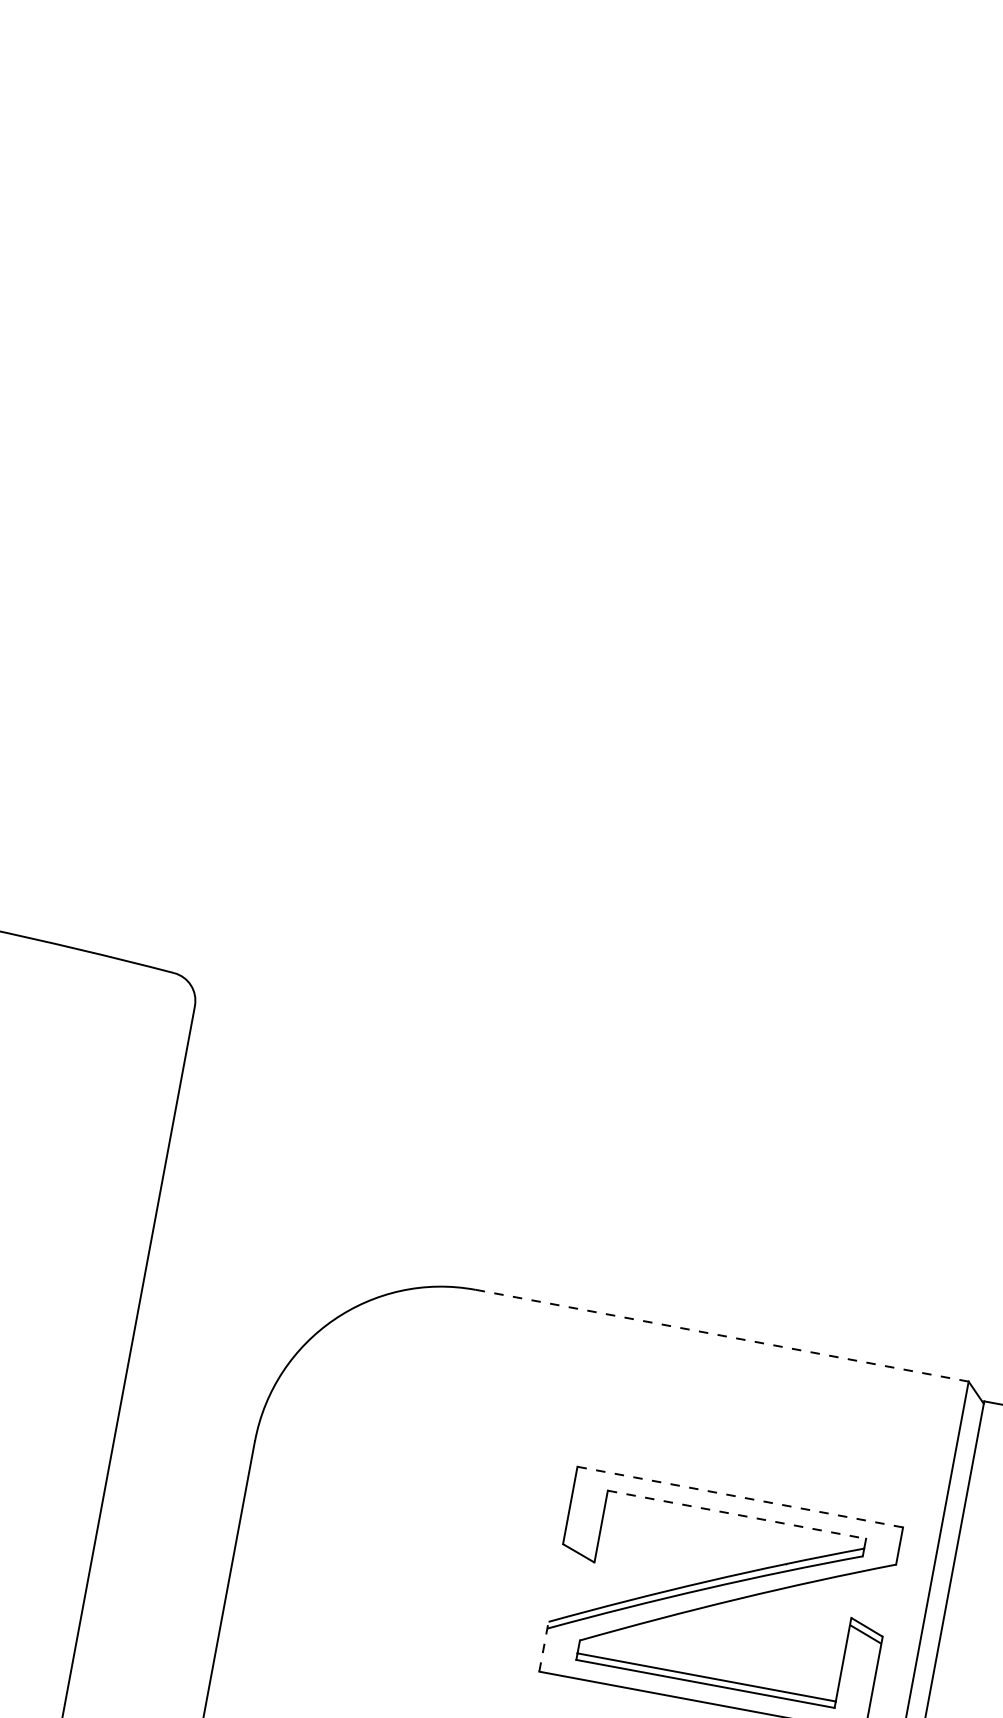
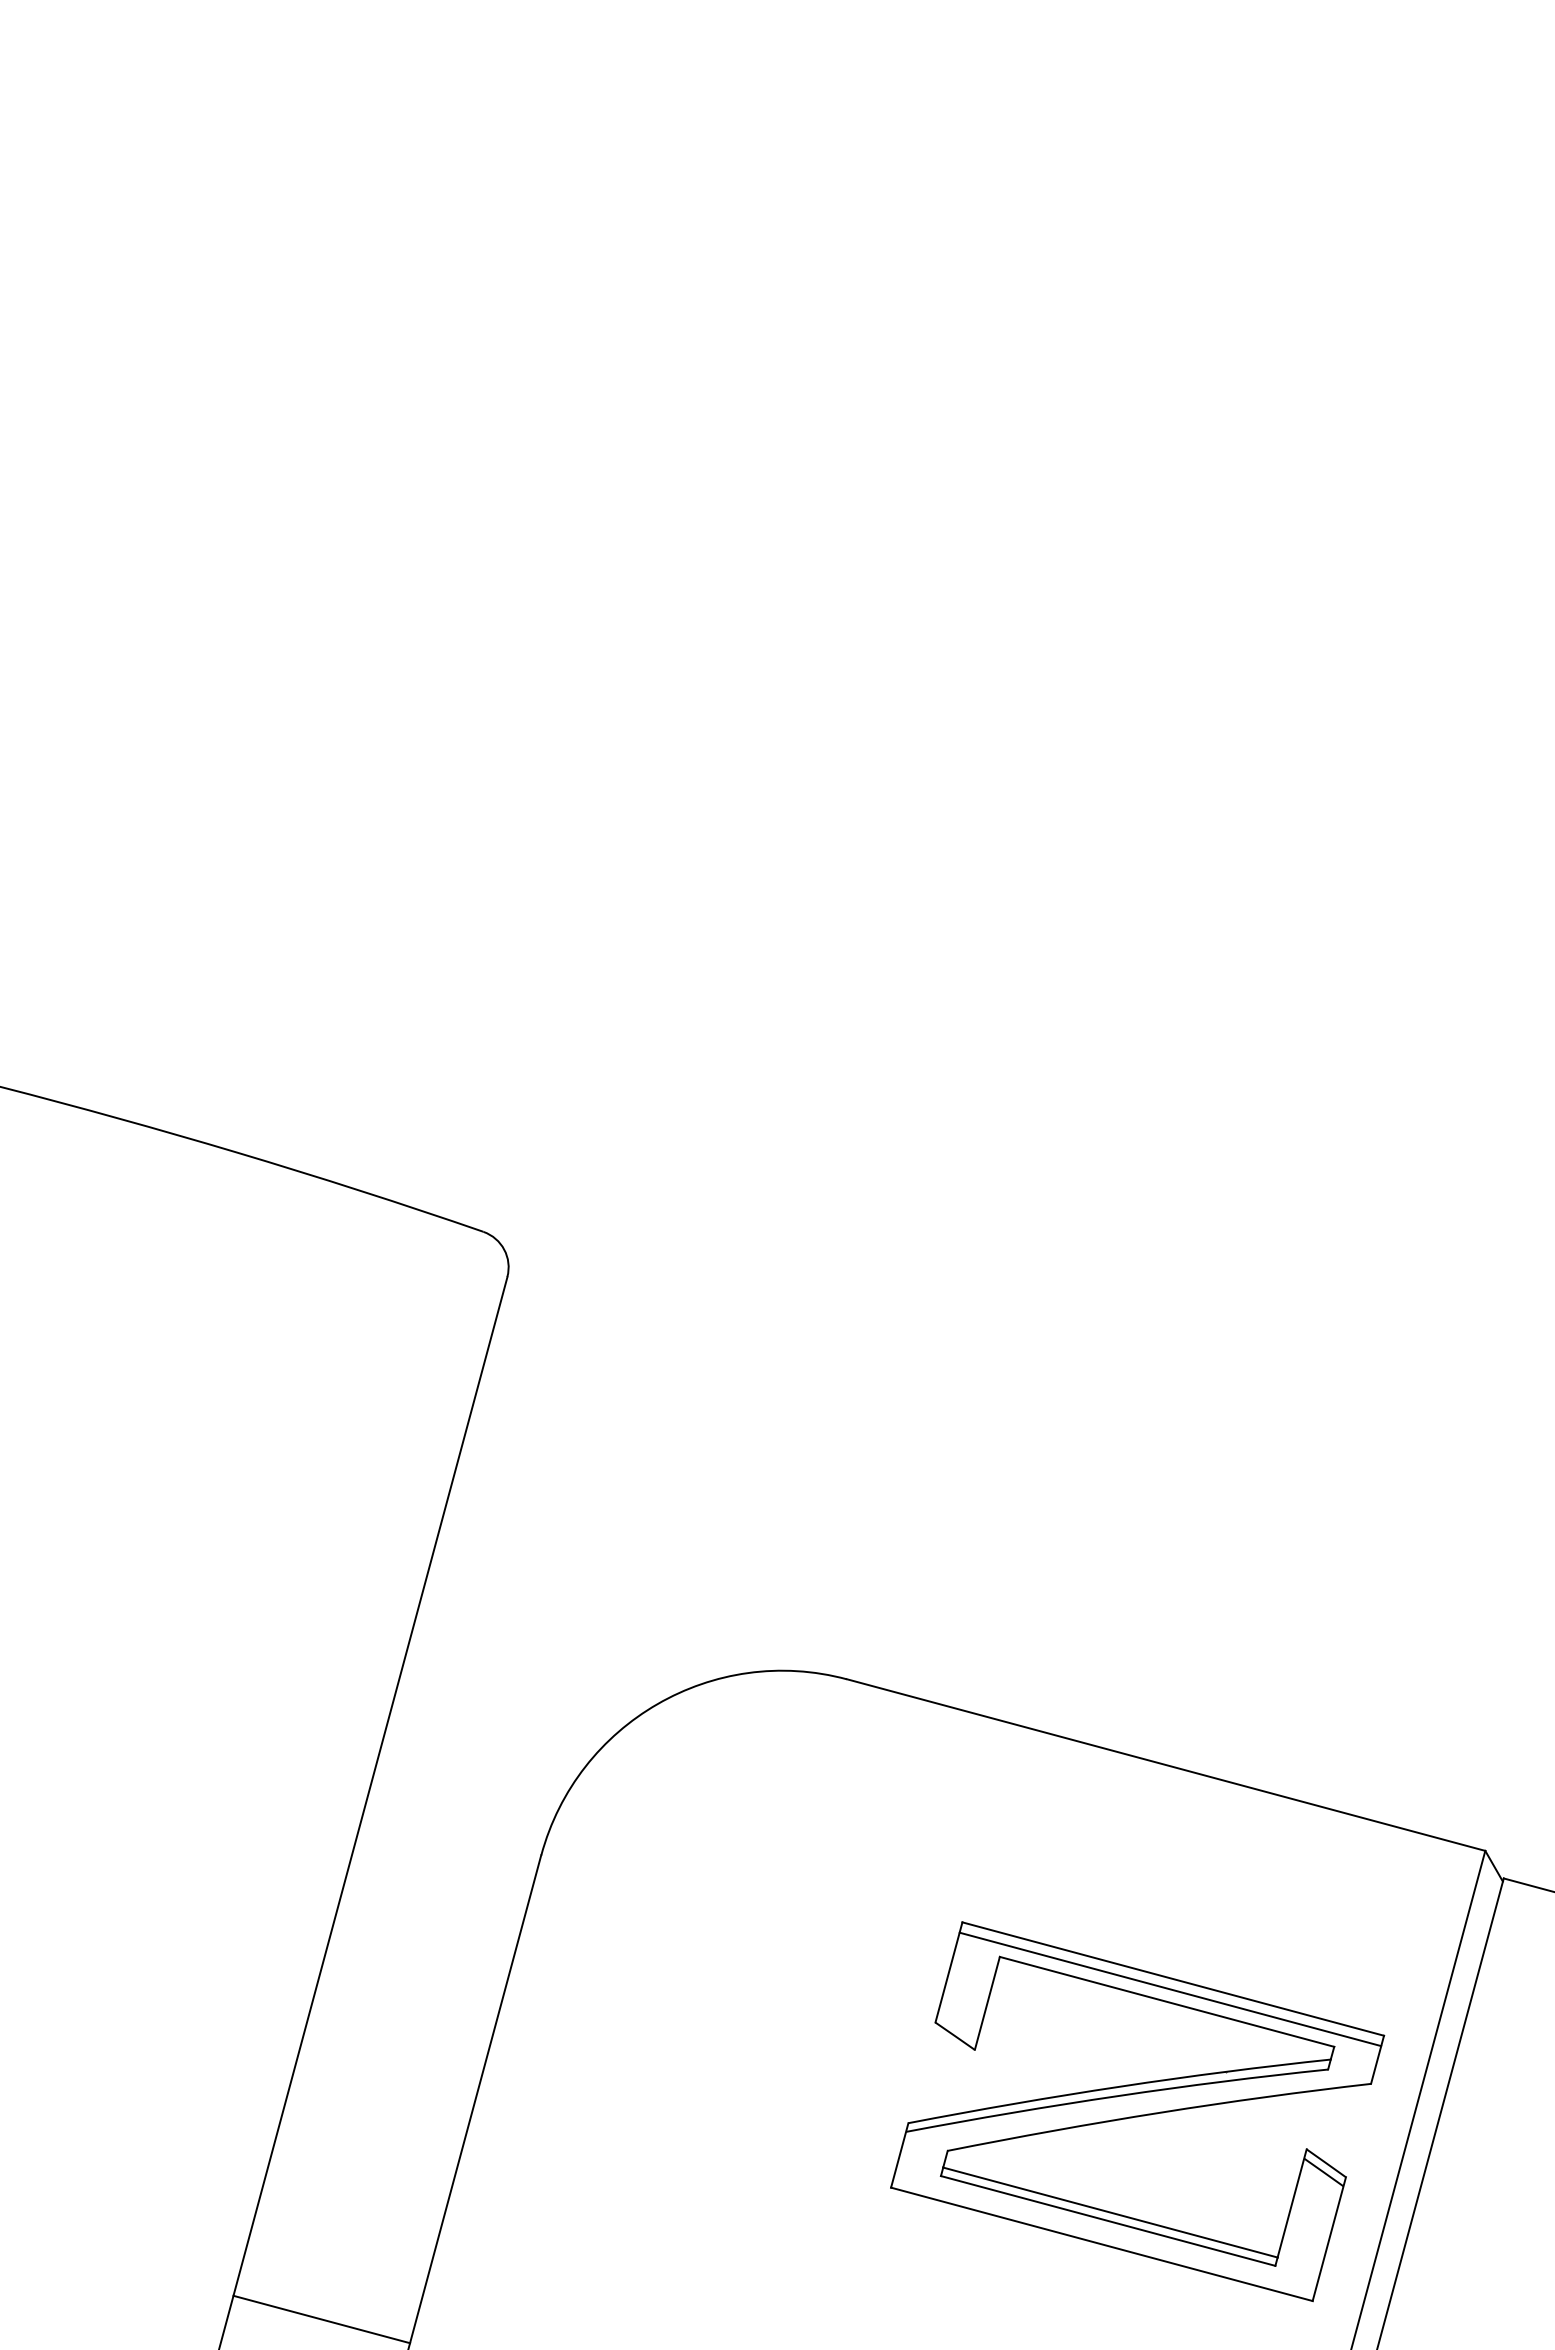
line: (722, 1336) -> (1166, 1765), dashed -> solid
line: (739, 1496) -> (1172, 1978), dashed -> solid
line: (738, 1505) -> (1170, 1989), added
line: (737, 1515) -> (1167, 2002), dashed -> solid
line: (543, 1646) -> (899, 2154), dashed -> solid

